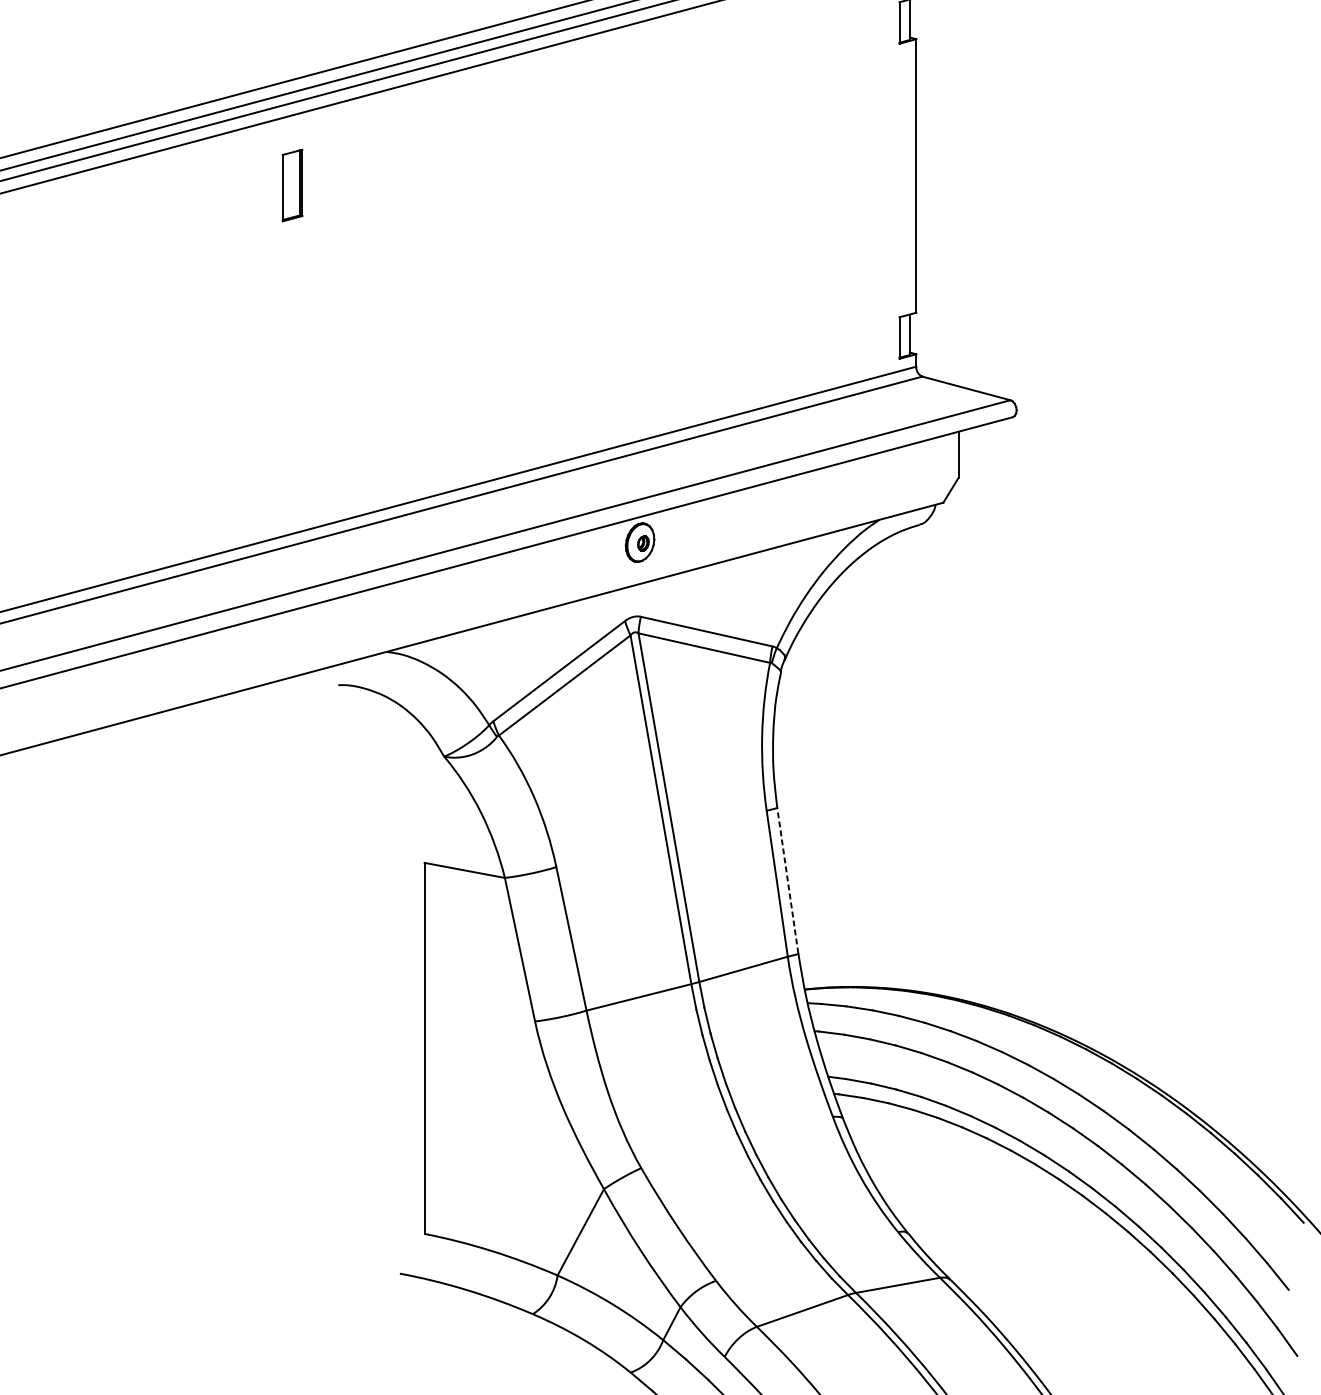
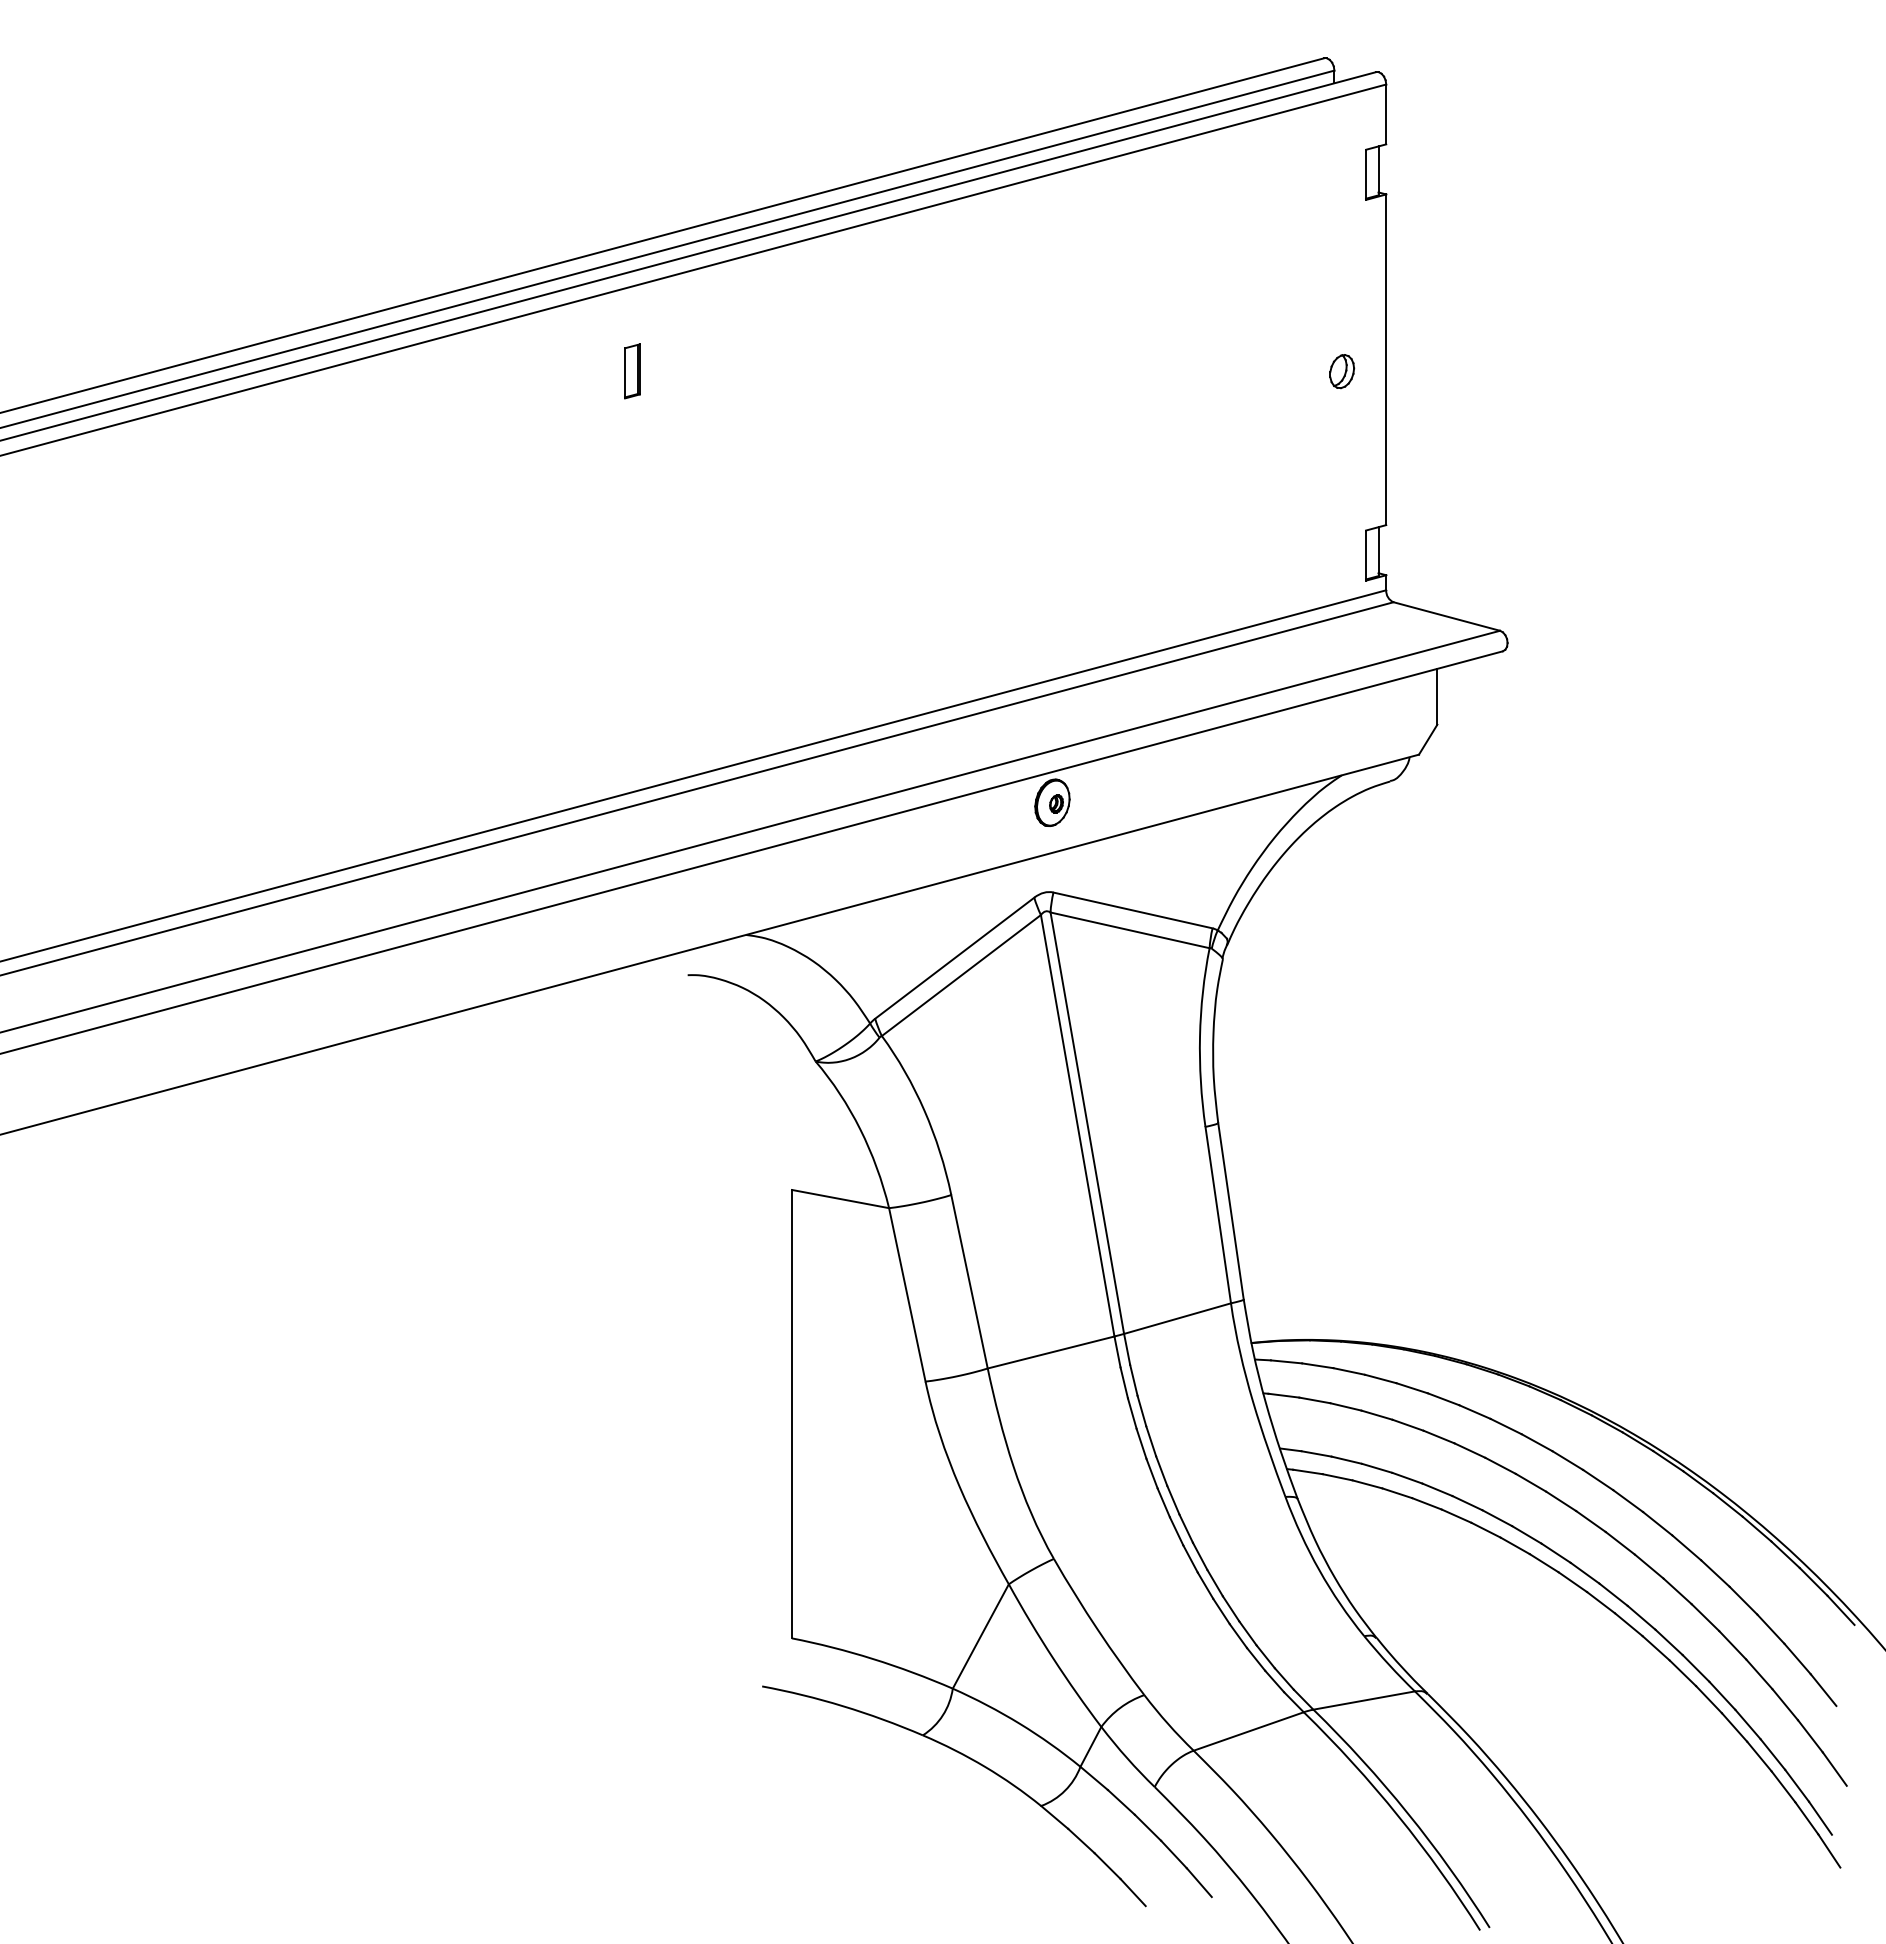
part: (292, 185) -> (632, 371), size x0.62
part: (880, 185) -> (1342, 371), added
line: (787, 879) -> (1230, 1210), dashed -> solid

